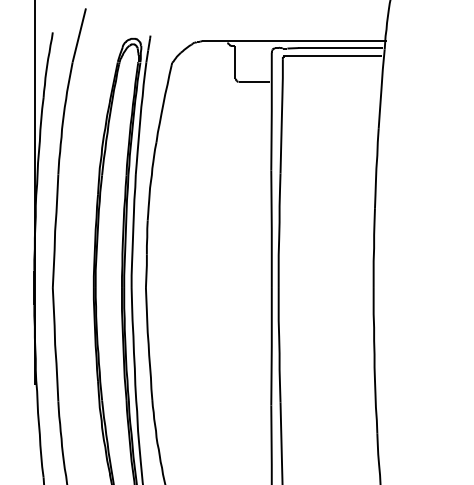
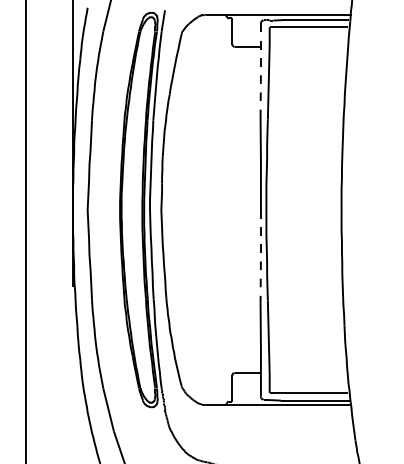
line: (271, 111) -> (260, 70), solid -> dashed
line: (271, 346) -> (260, 256), solid -> dashed

